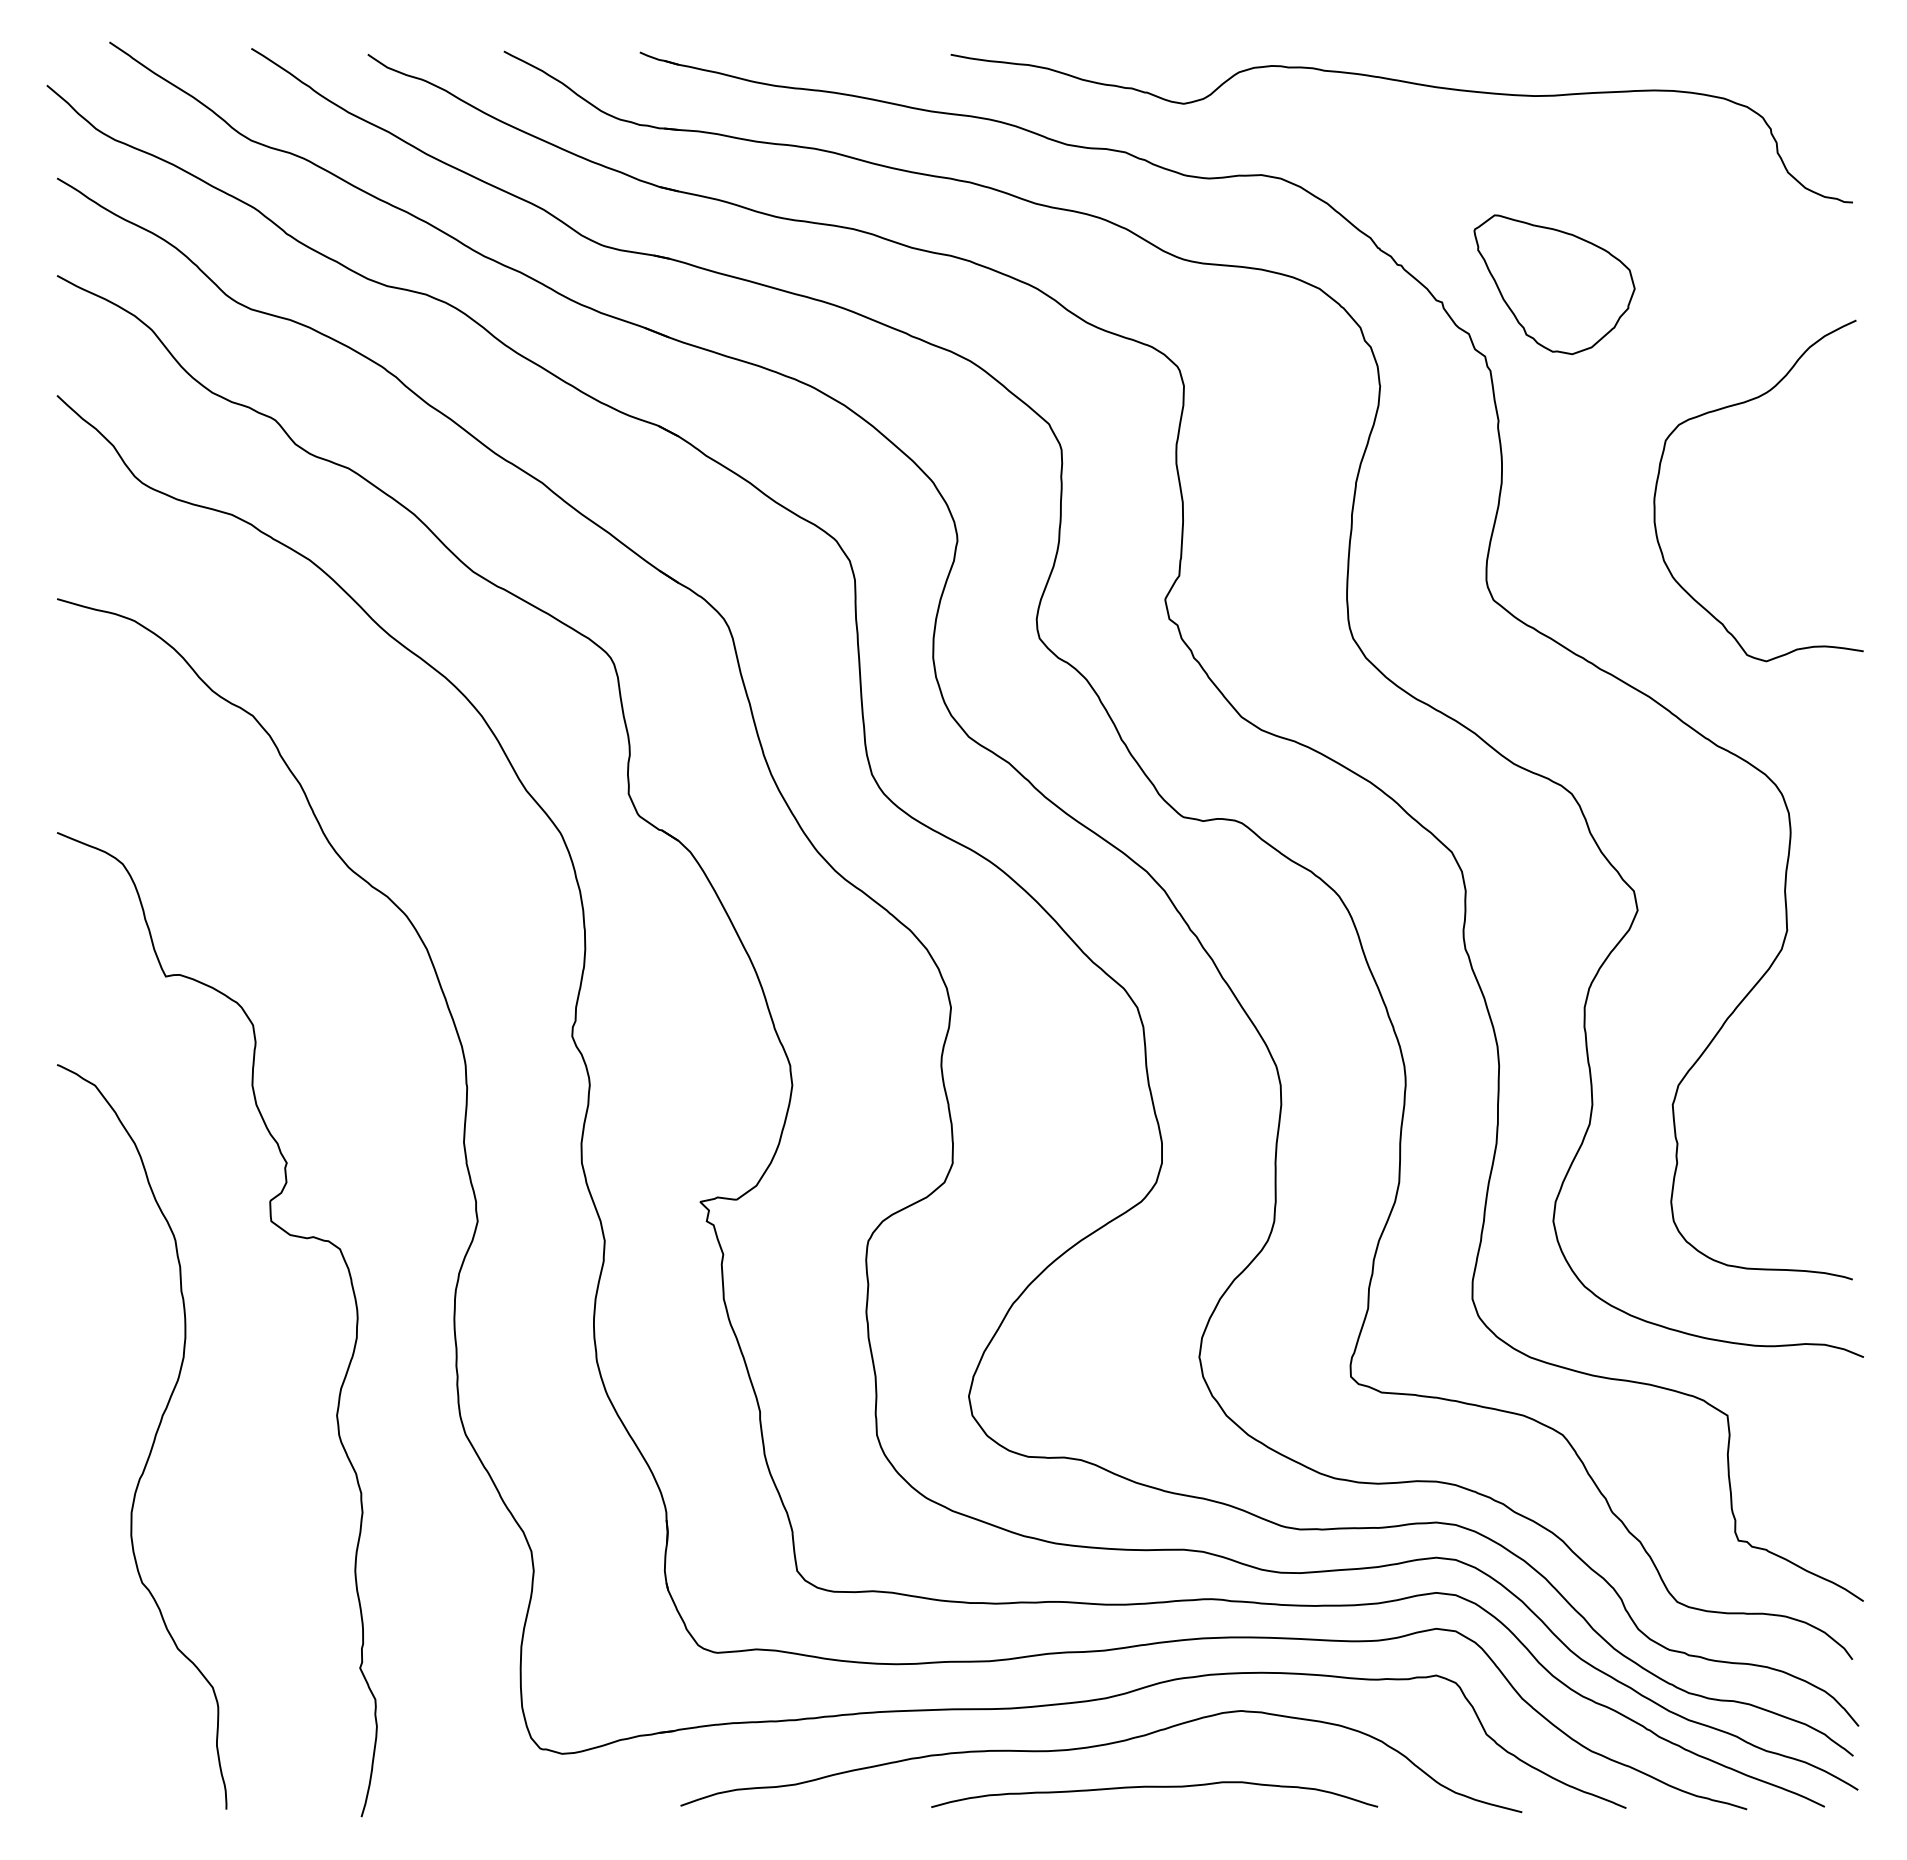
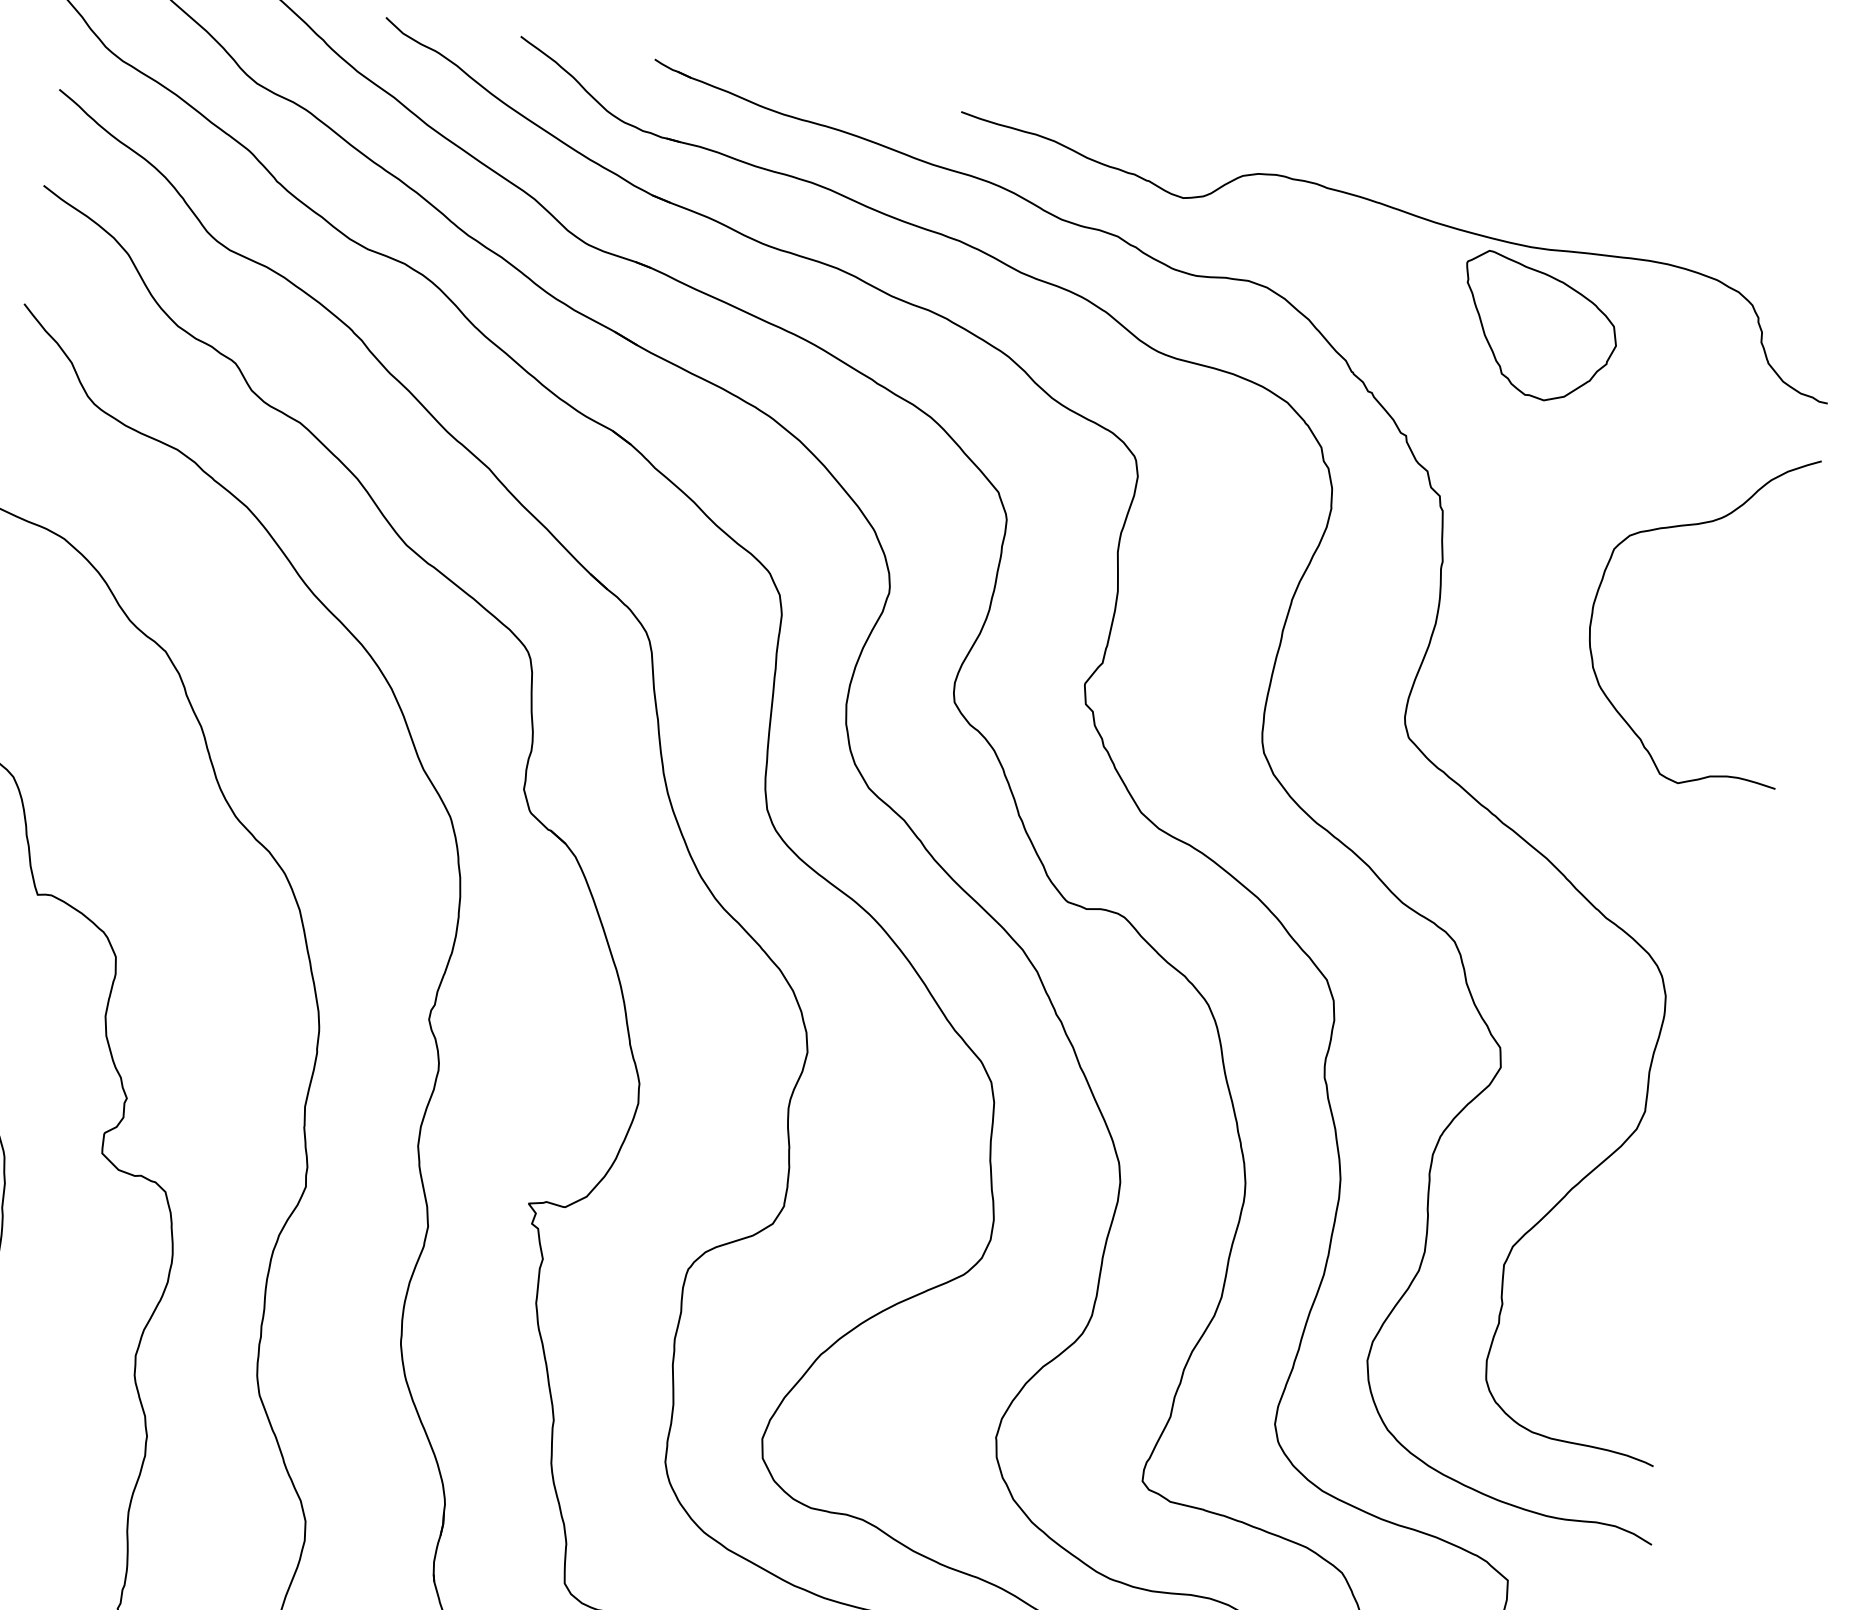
part: (1554, 284) -> (1537, 328), moved
curve: (1737, 405) -> (1690, 526), moved

